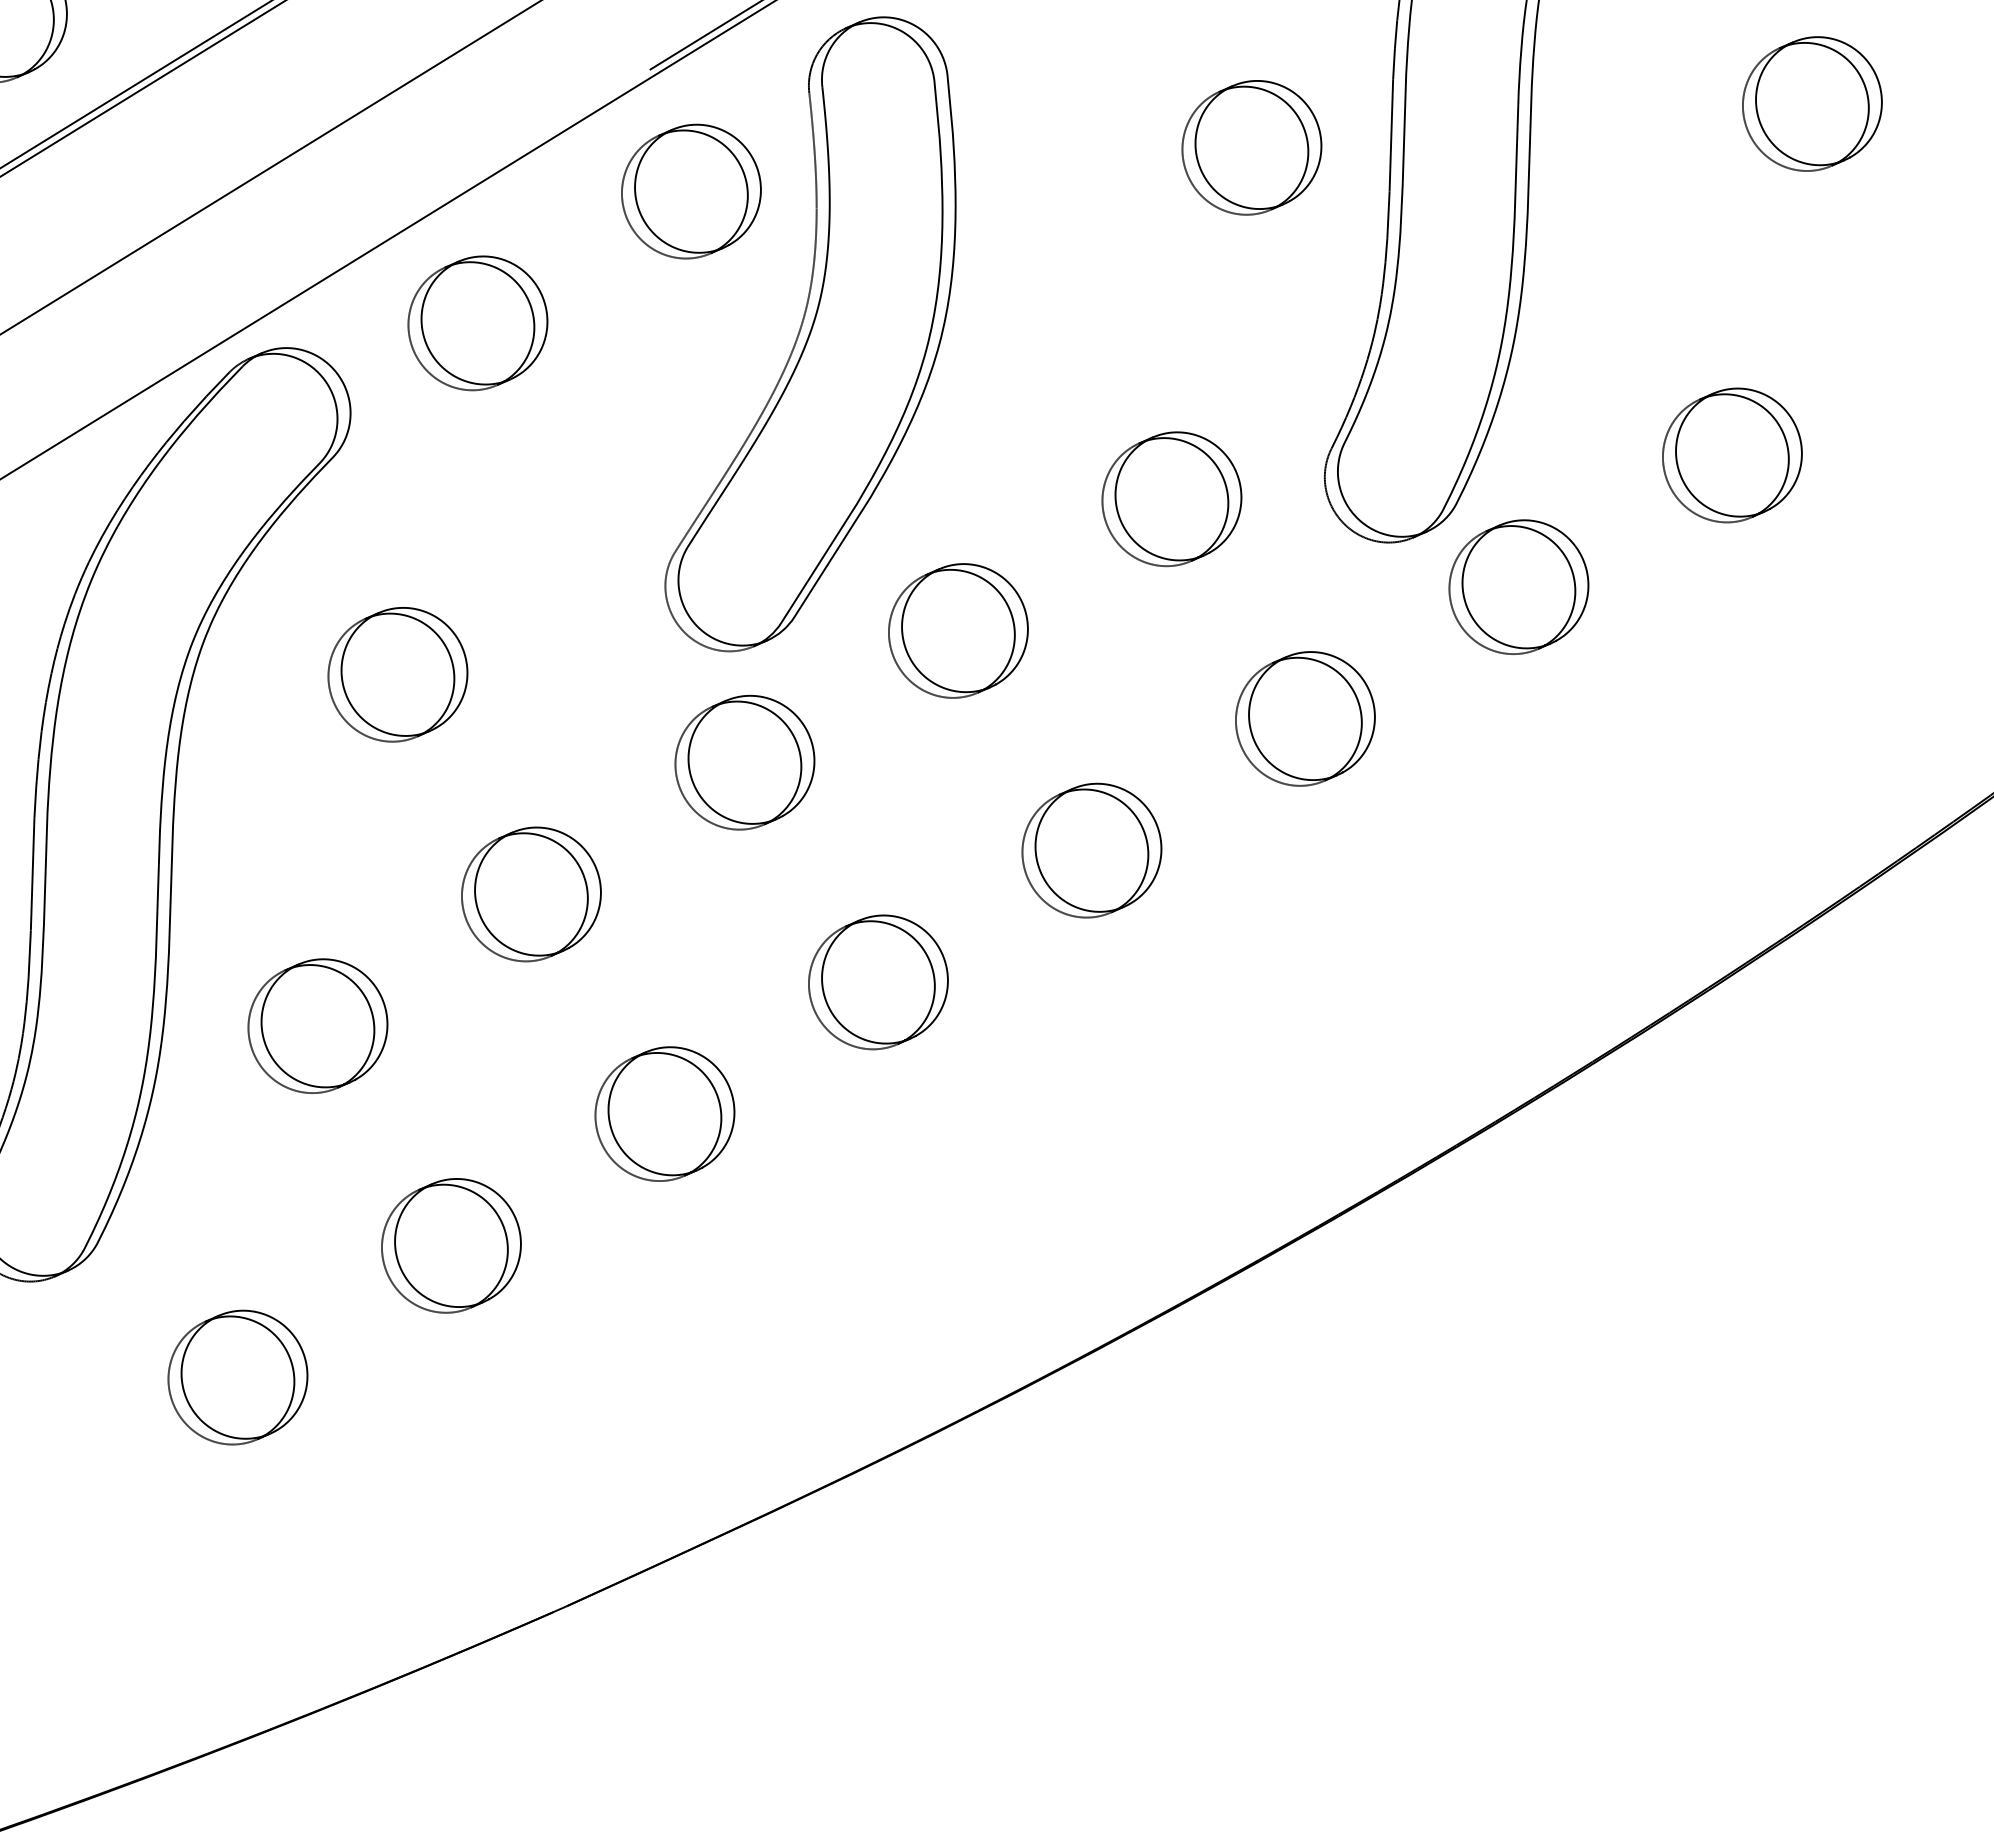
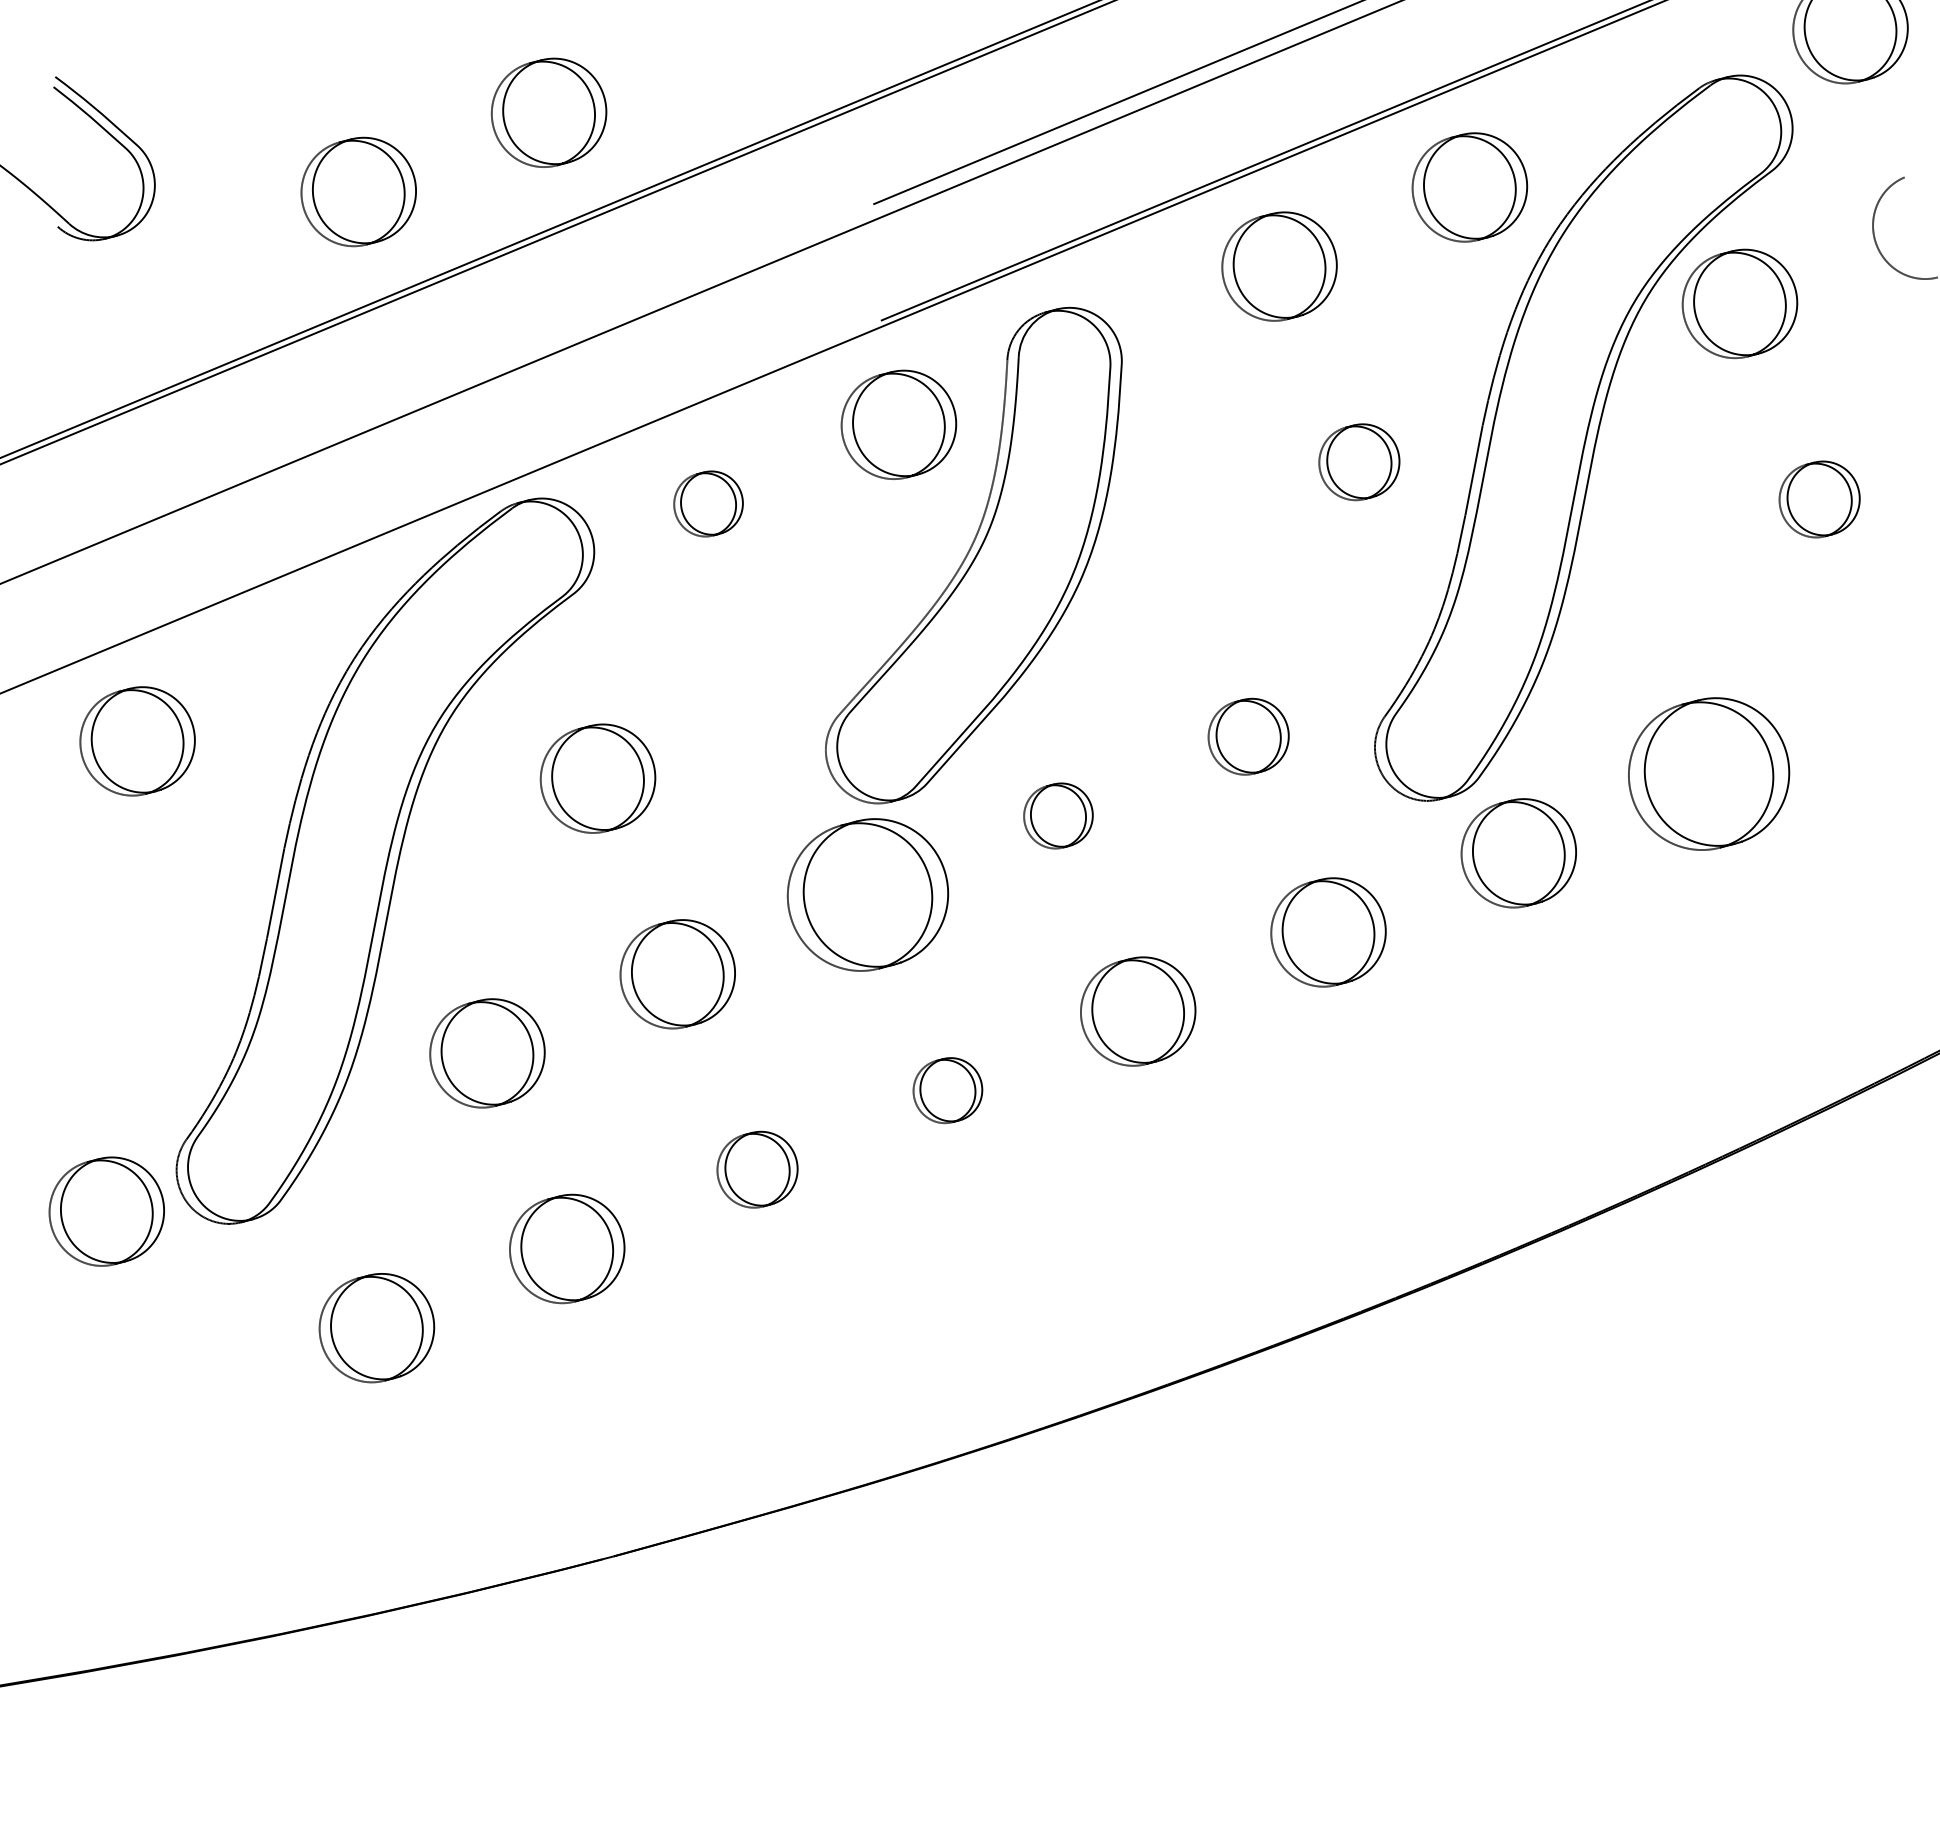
part: (1812, 104) -> (1819, 499), size x0.7
part: (1252, 148) -> (1359, 462), size x0.7
part: (477, 322) -> (708, 503), size x0.6
part: (1732, 455) -> (1709, 774), size x1.4
part: (1171, 498) -> (1248, 736), size x0.7
part: (958, 630) -> (1058, 815), size x0.6
part: (745, 763) -> (868, 895), size x1.4
part: (877, 982) -> (947, 1090), size x0.6
part: (664, 1113) -> (757, 1169), size x0.7

